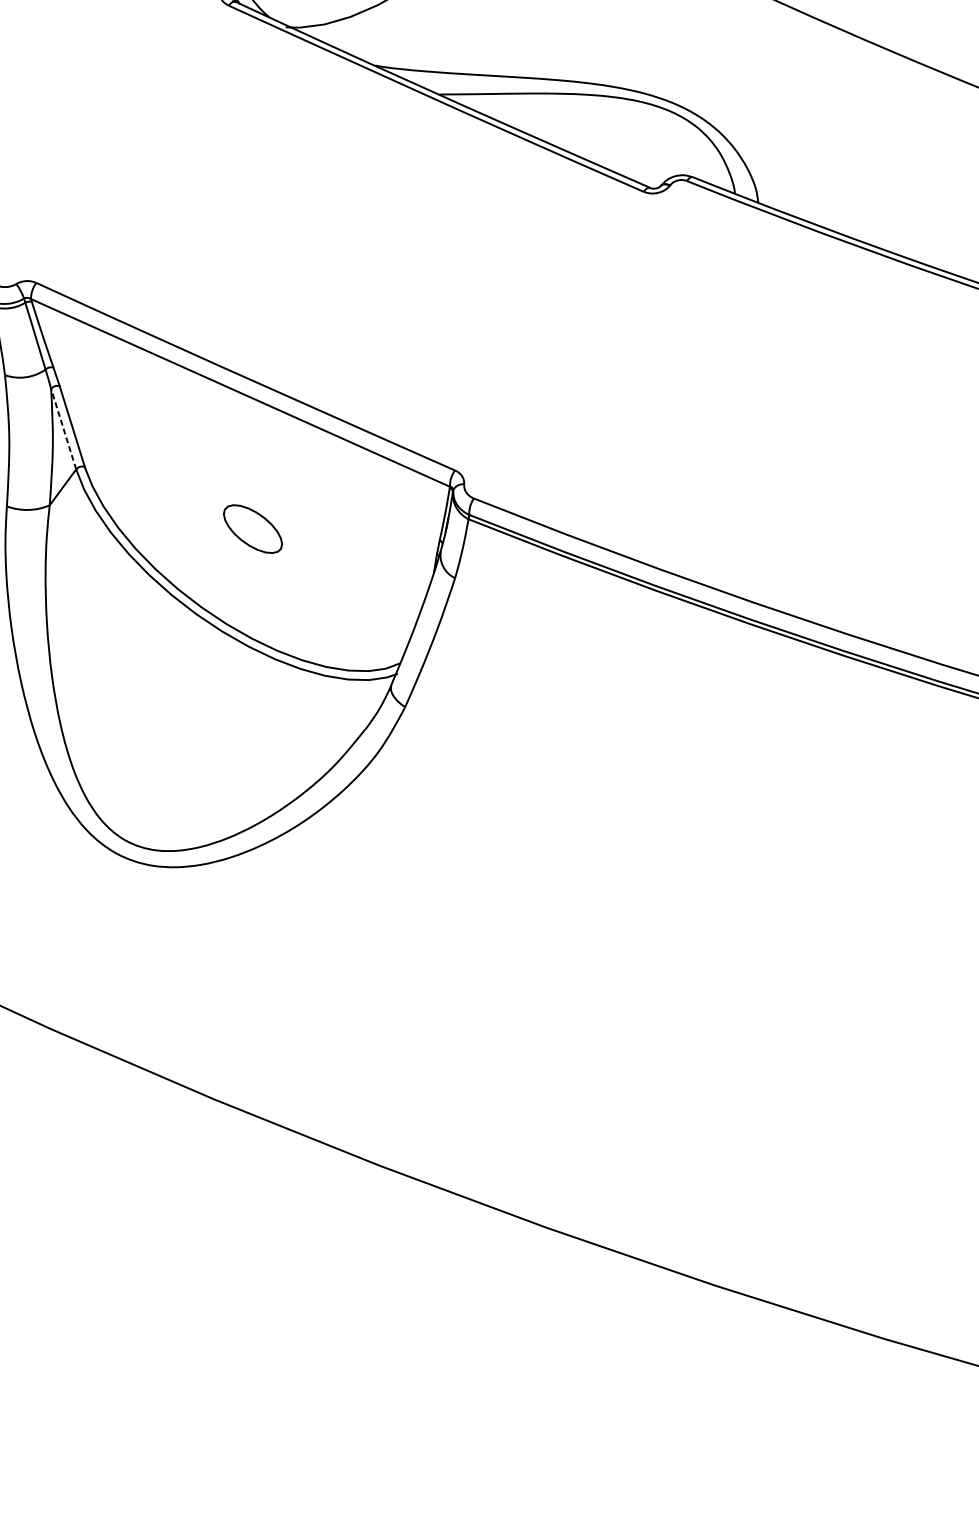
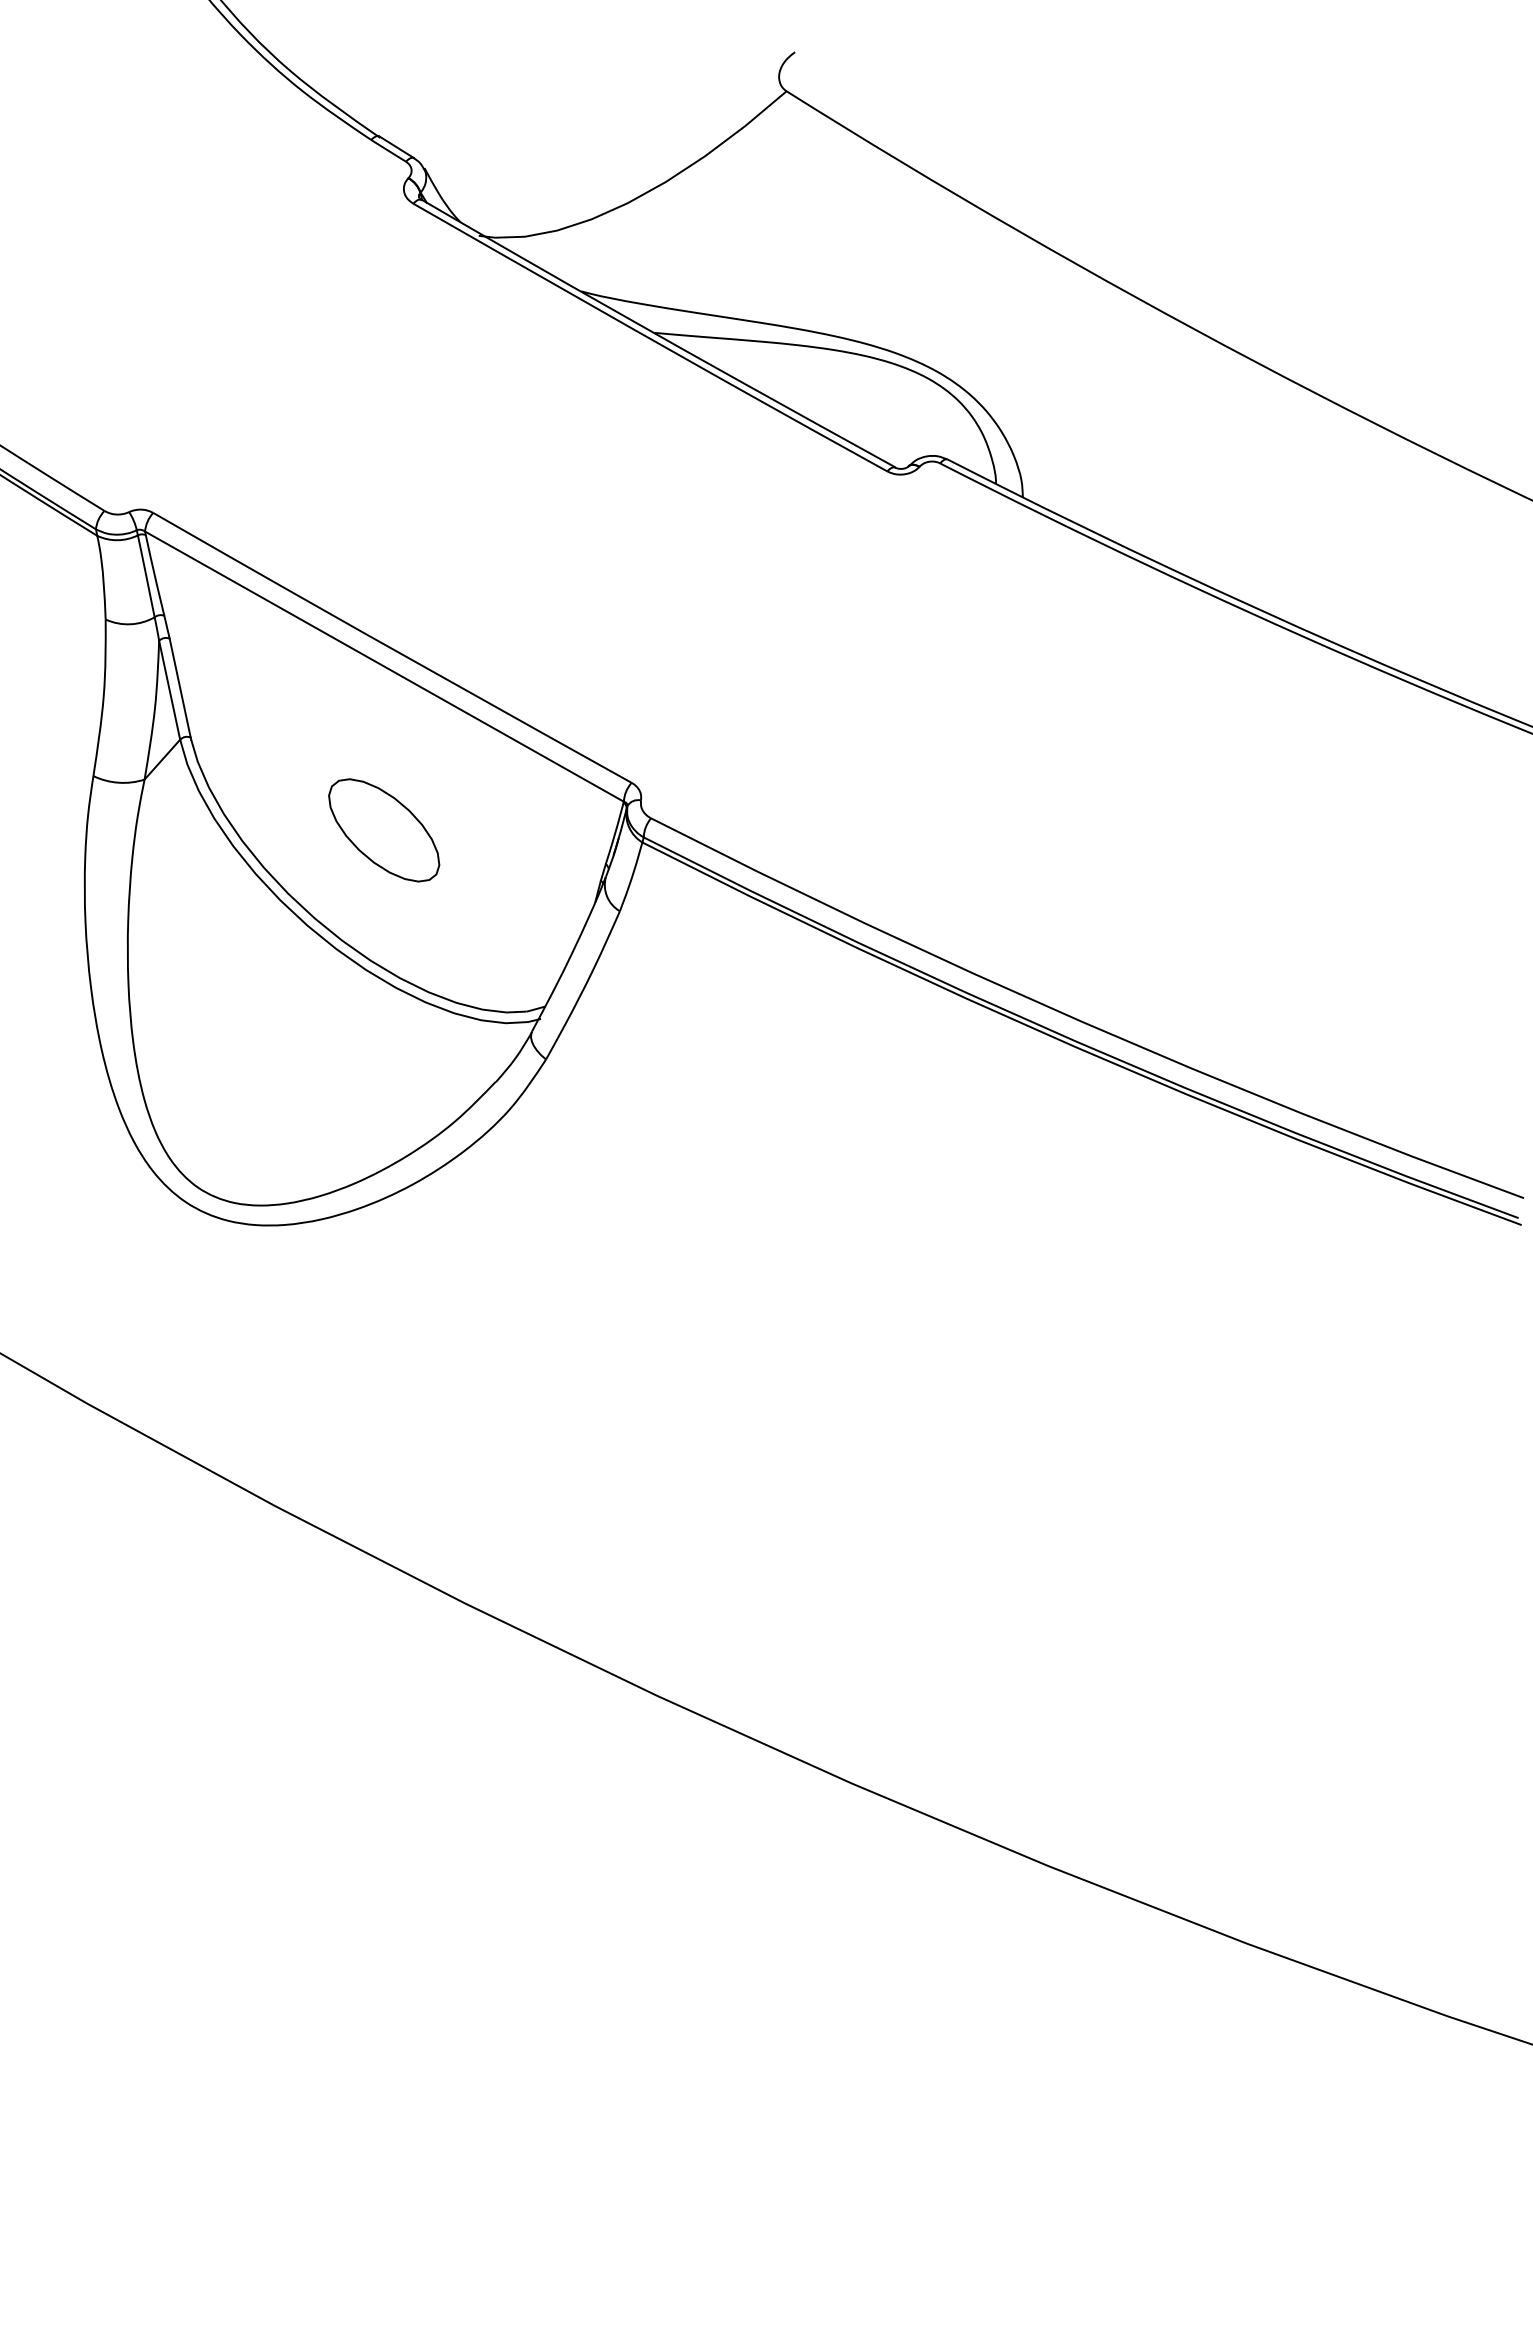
line: (63, 429) -> (169, 690), dashed -> solid
part: (253, 529) -> (384, 830), size x1.67

